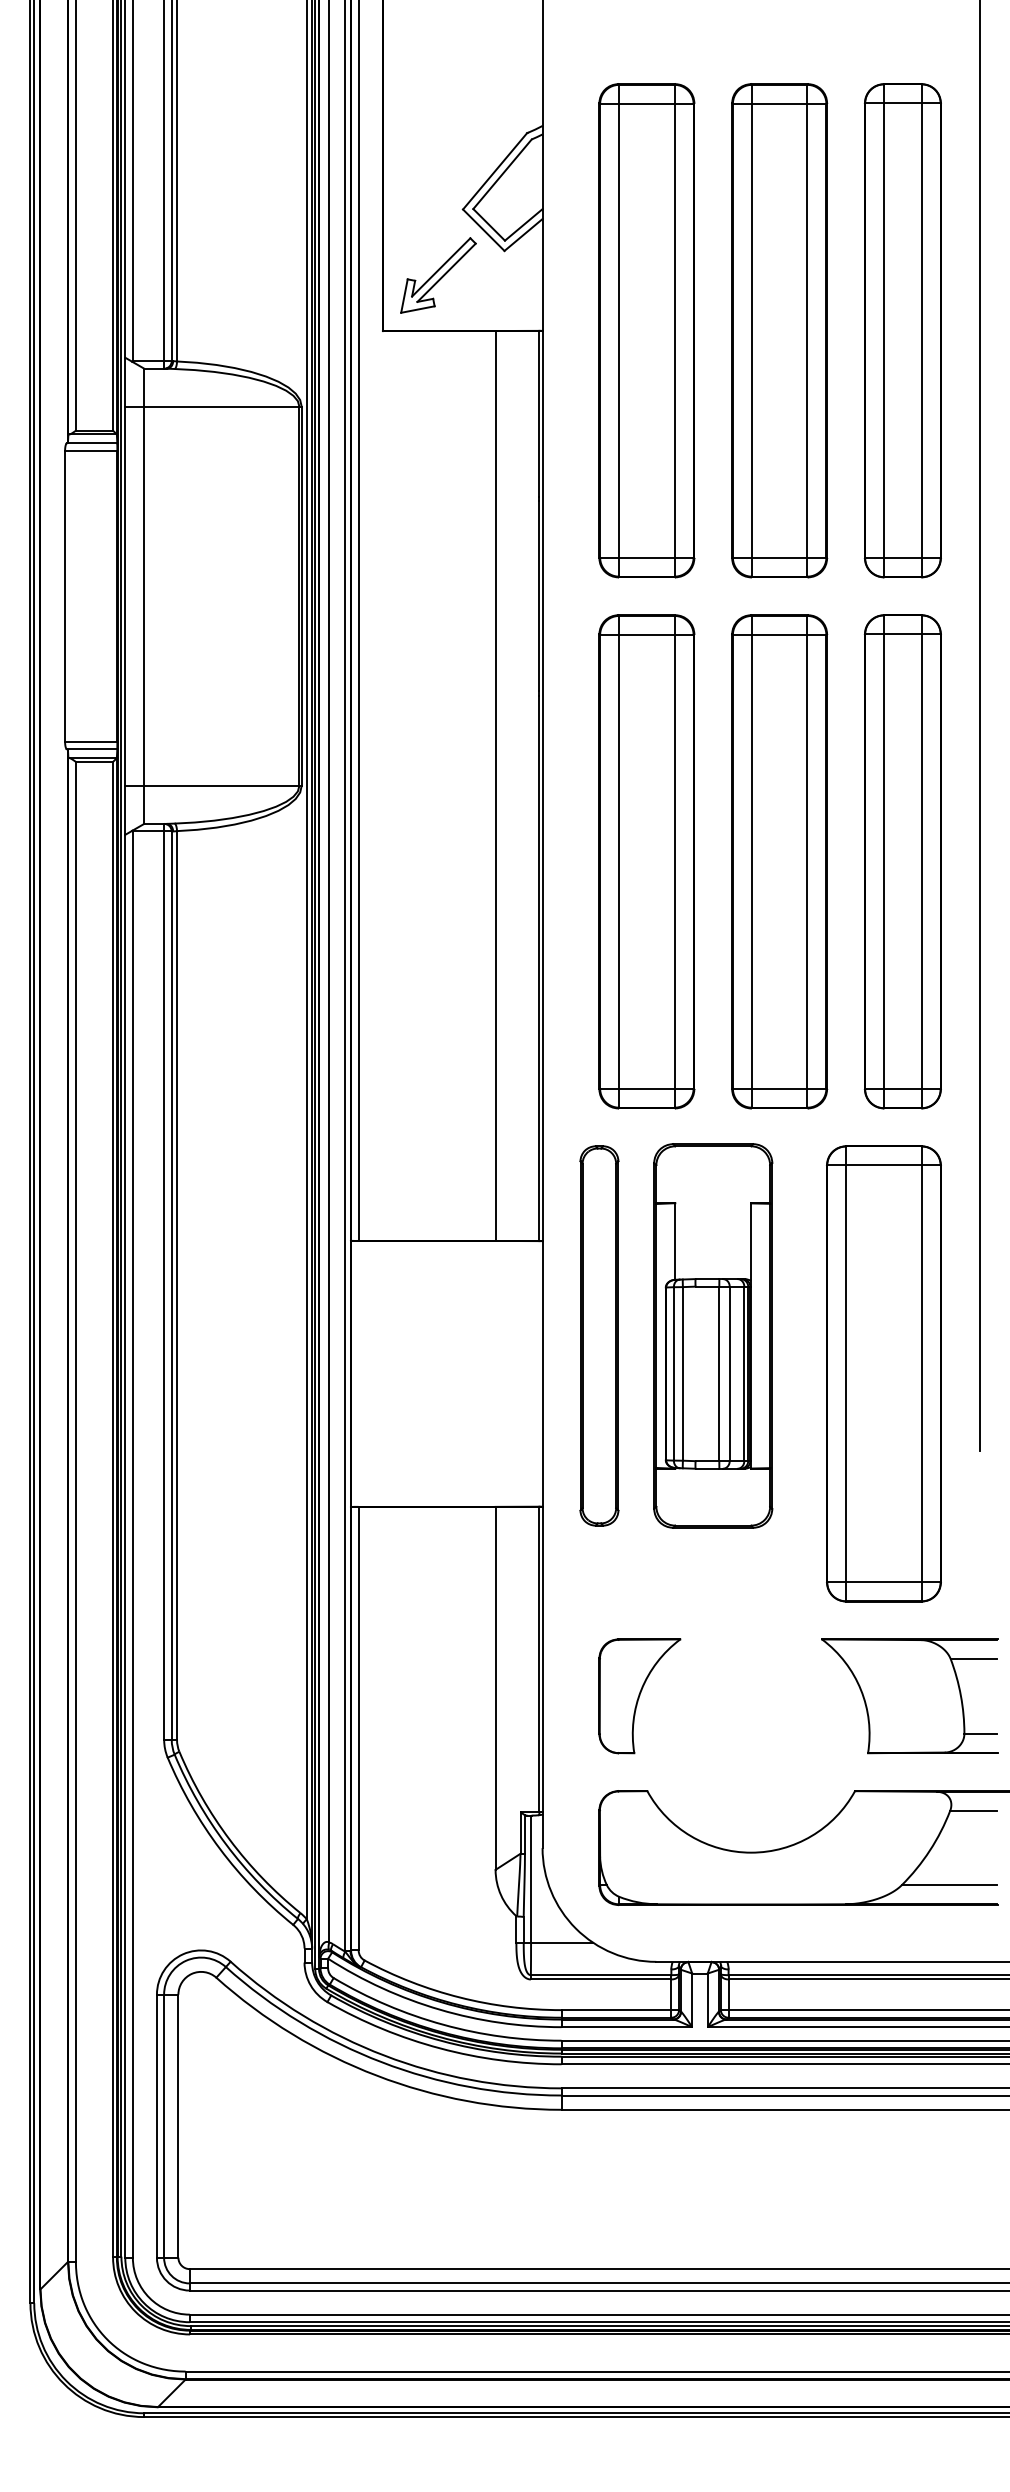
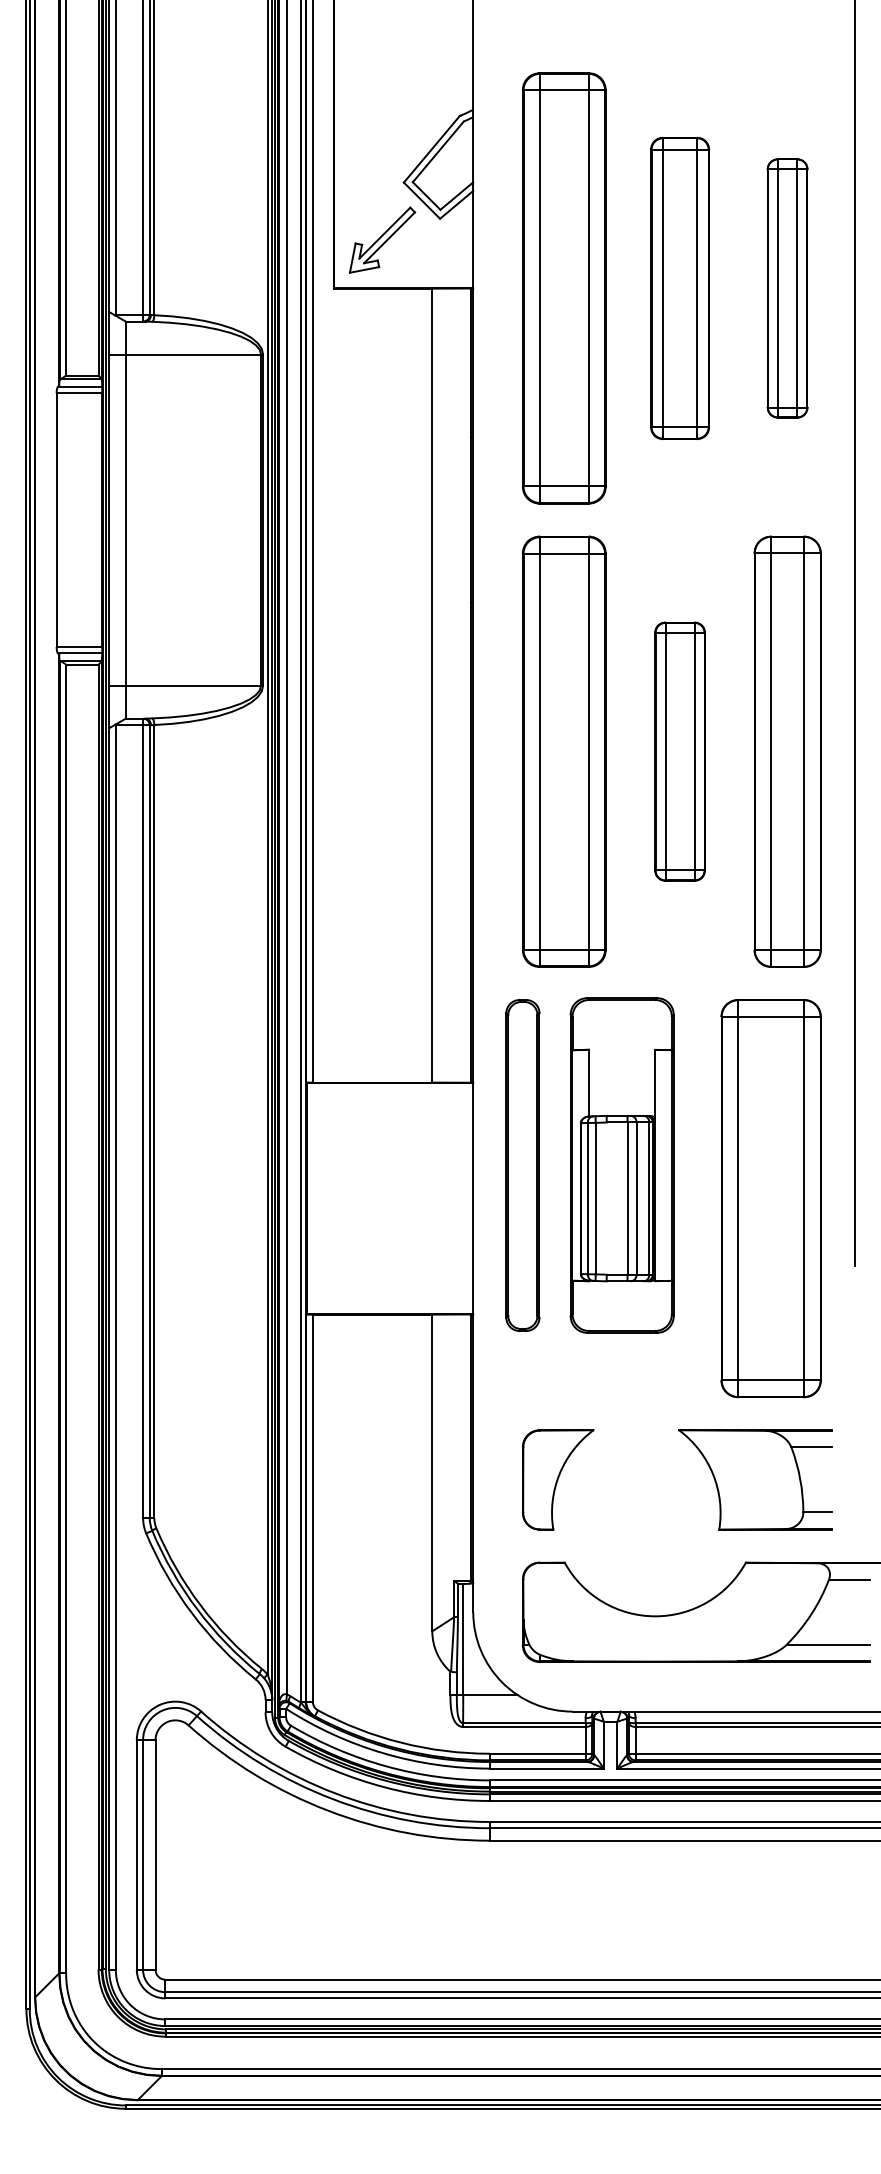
part: (778, 330) -> (679, 288), size x0.7
part: (902, 330) -> (787, 288), size x0.6
part: (778, 861) -> (679, 751), size x0.6
part: (909, 1695) -> (755, 1479), moved

